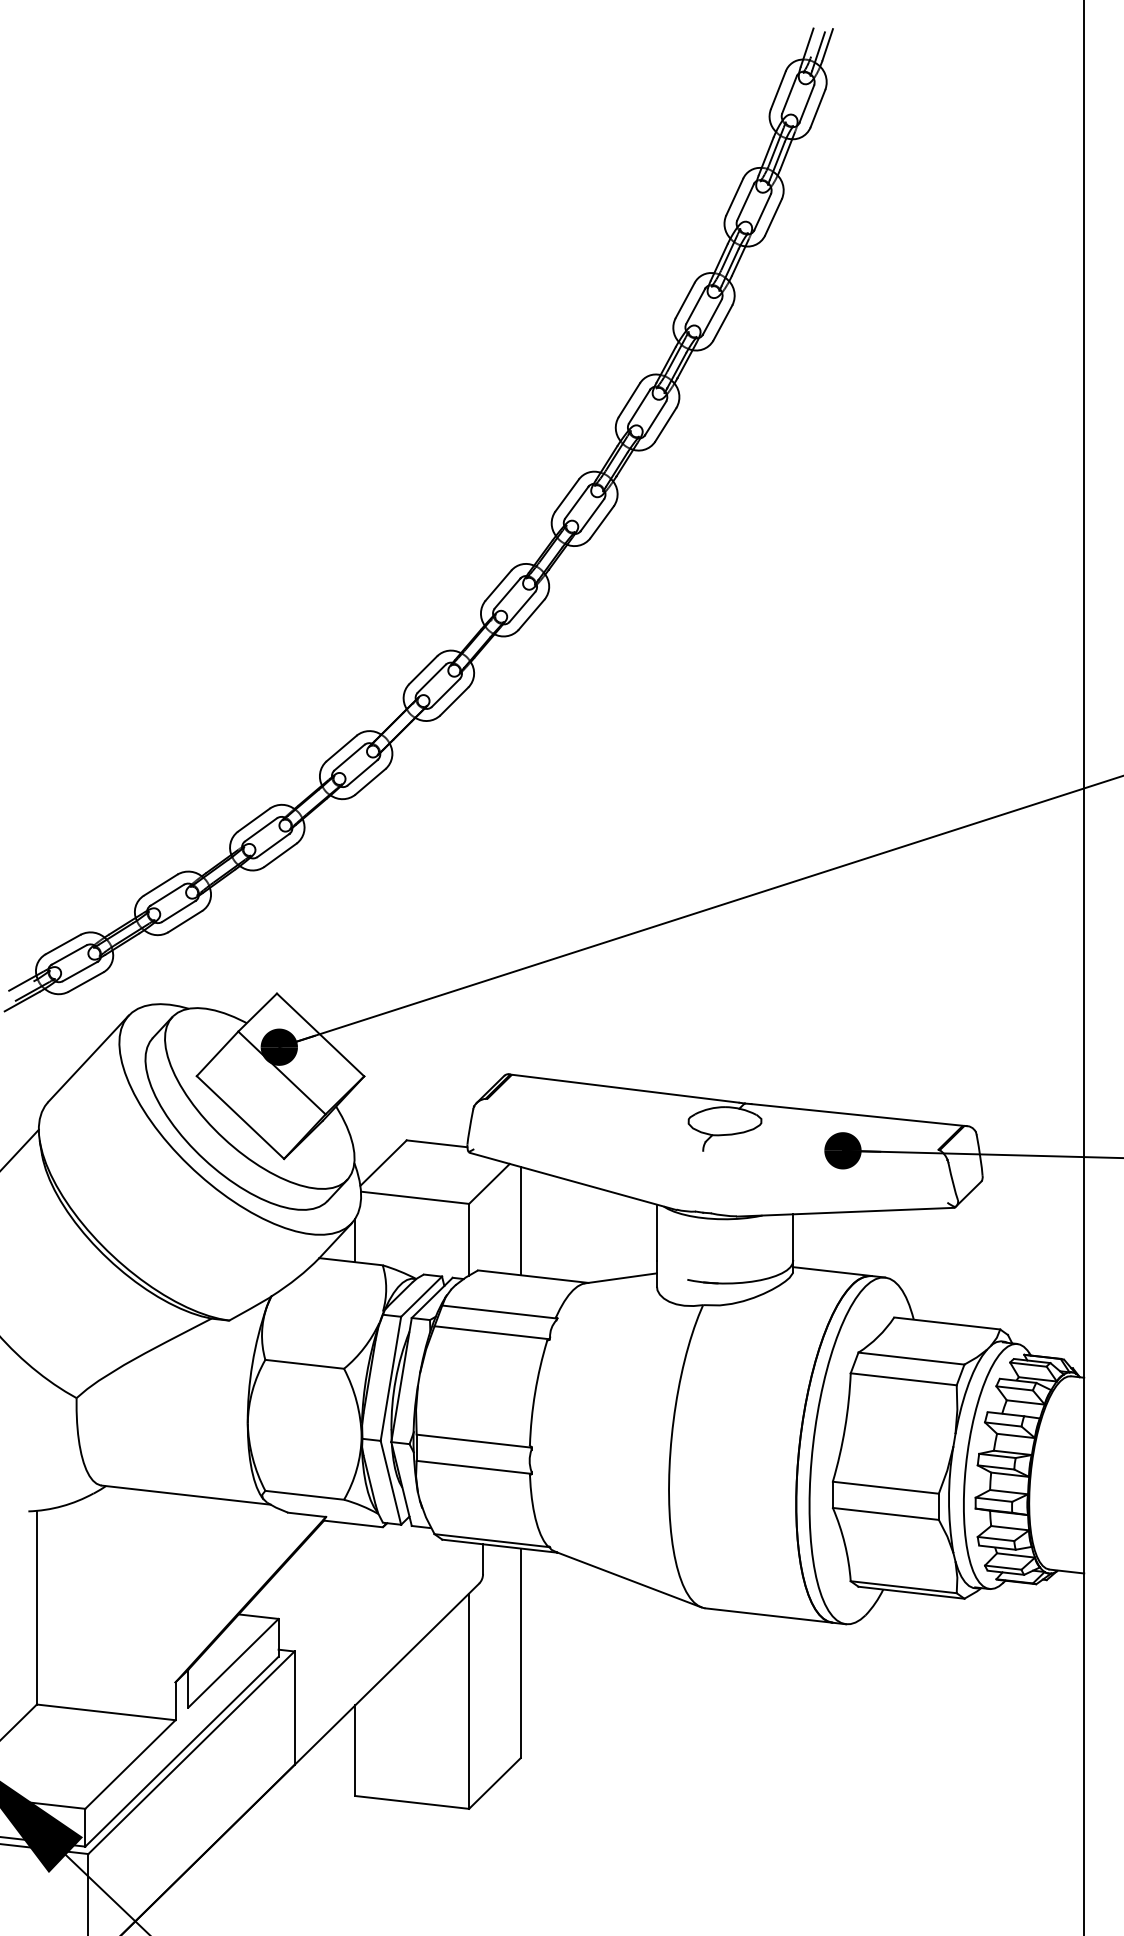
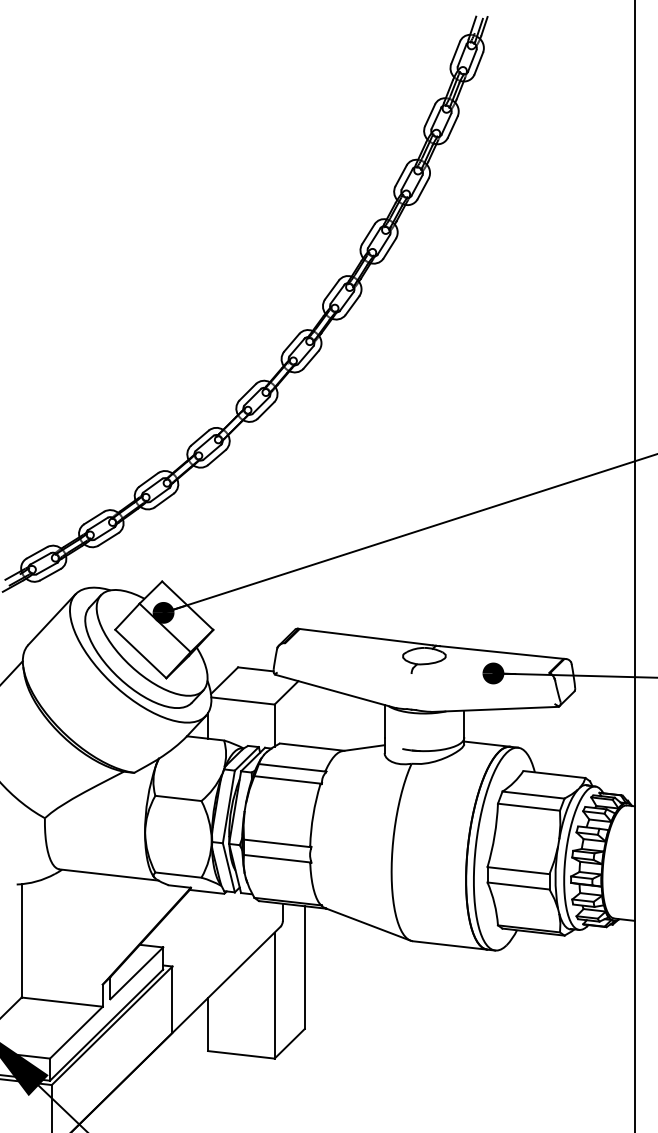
line: (520, 1220) -> (304, 714), removed

